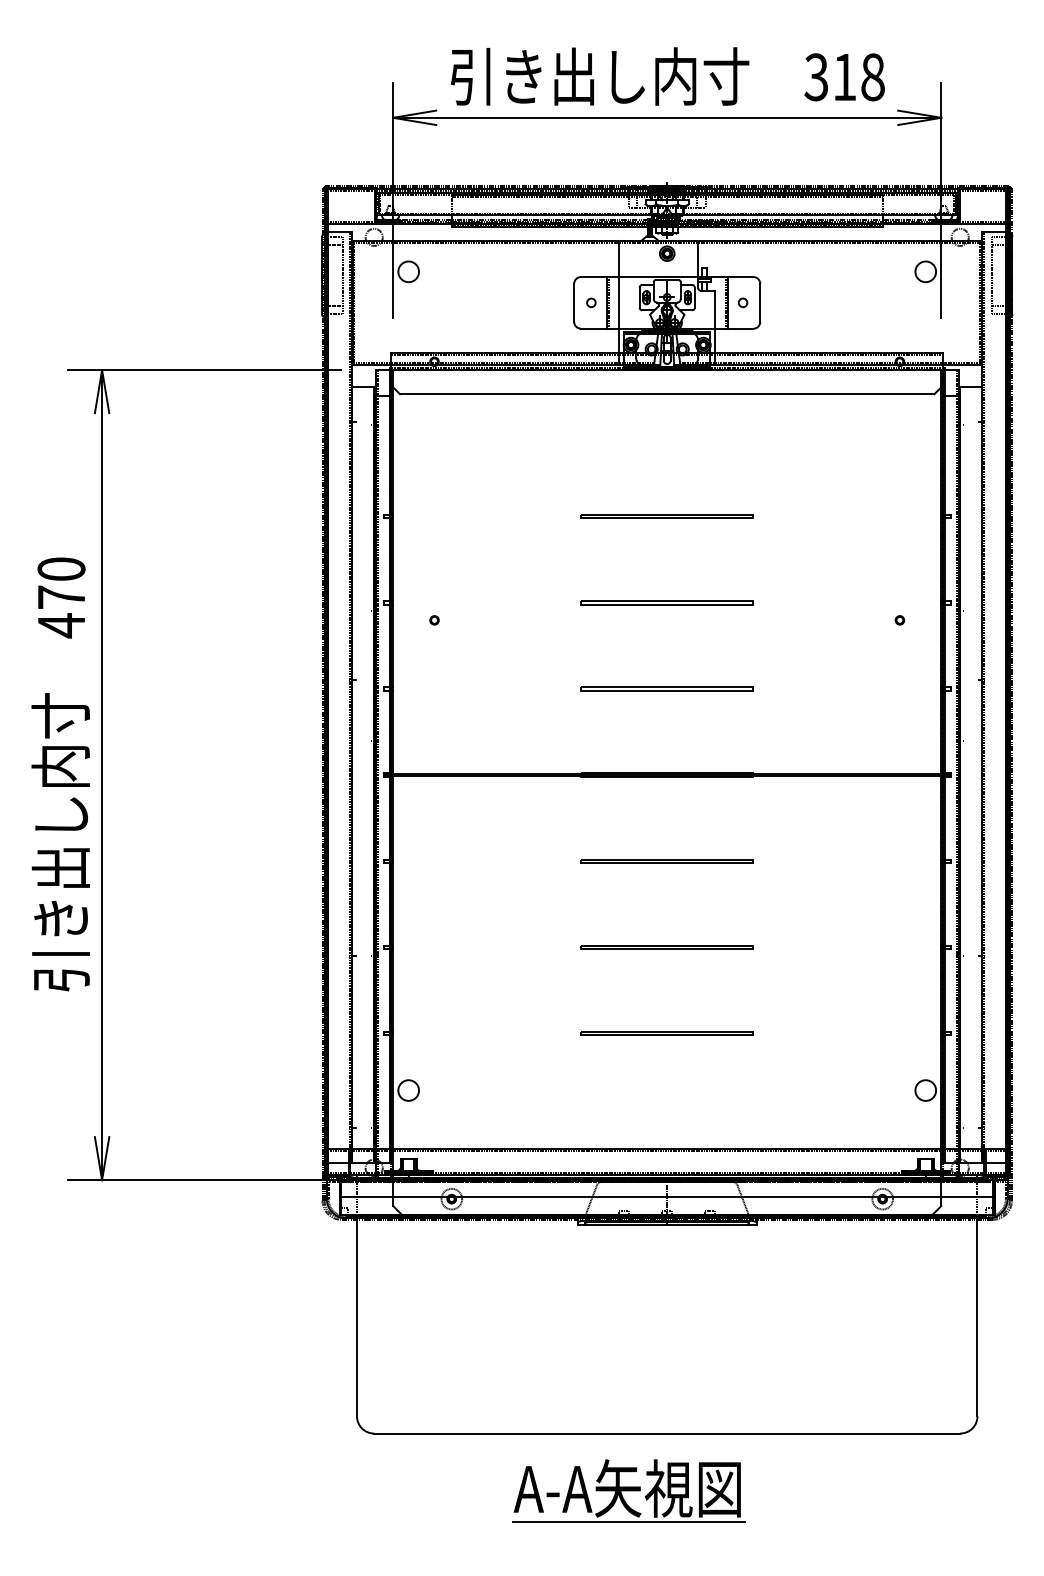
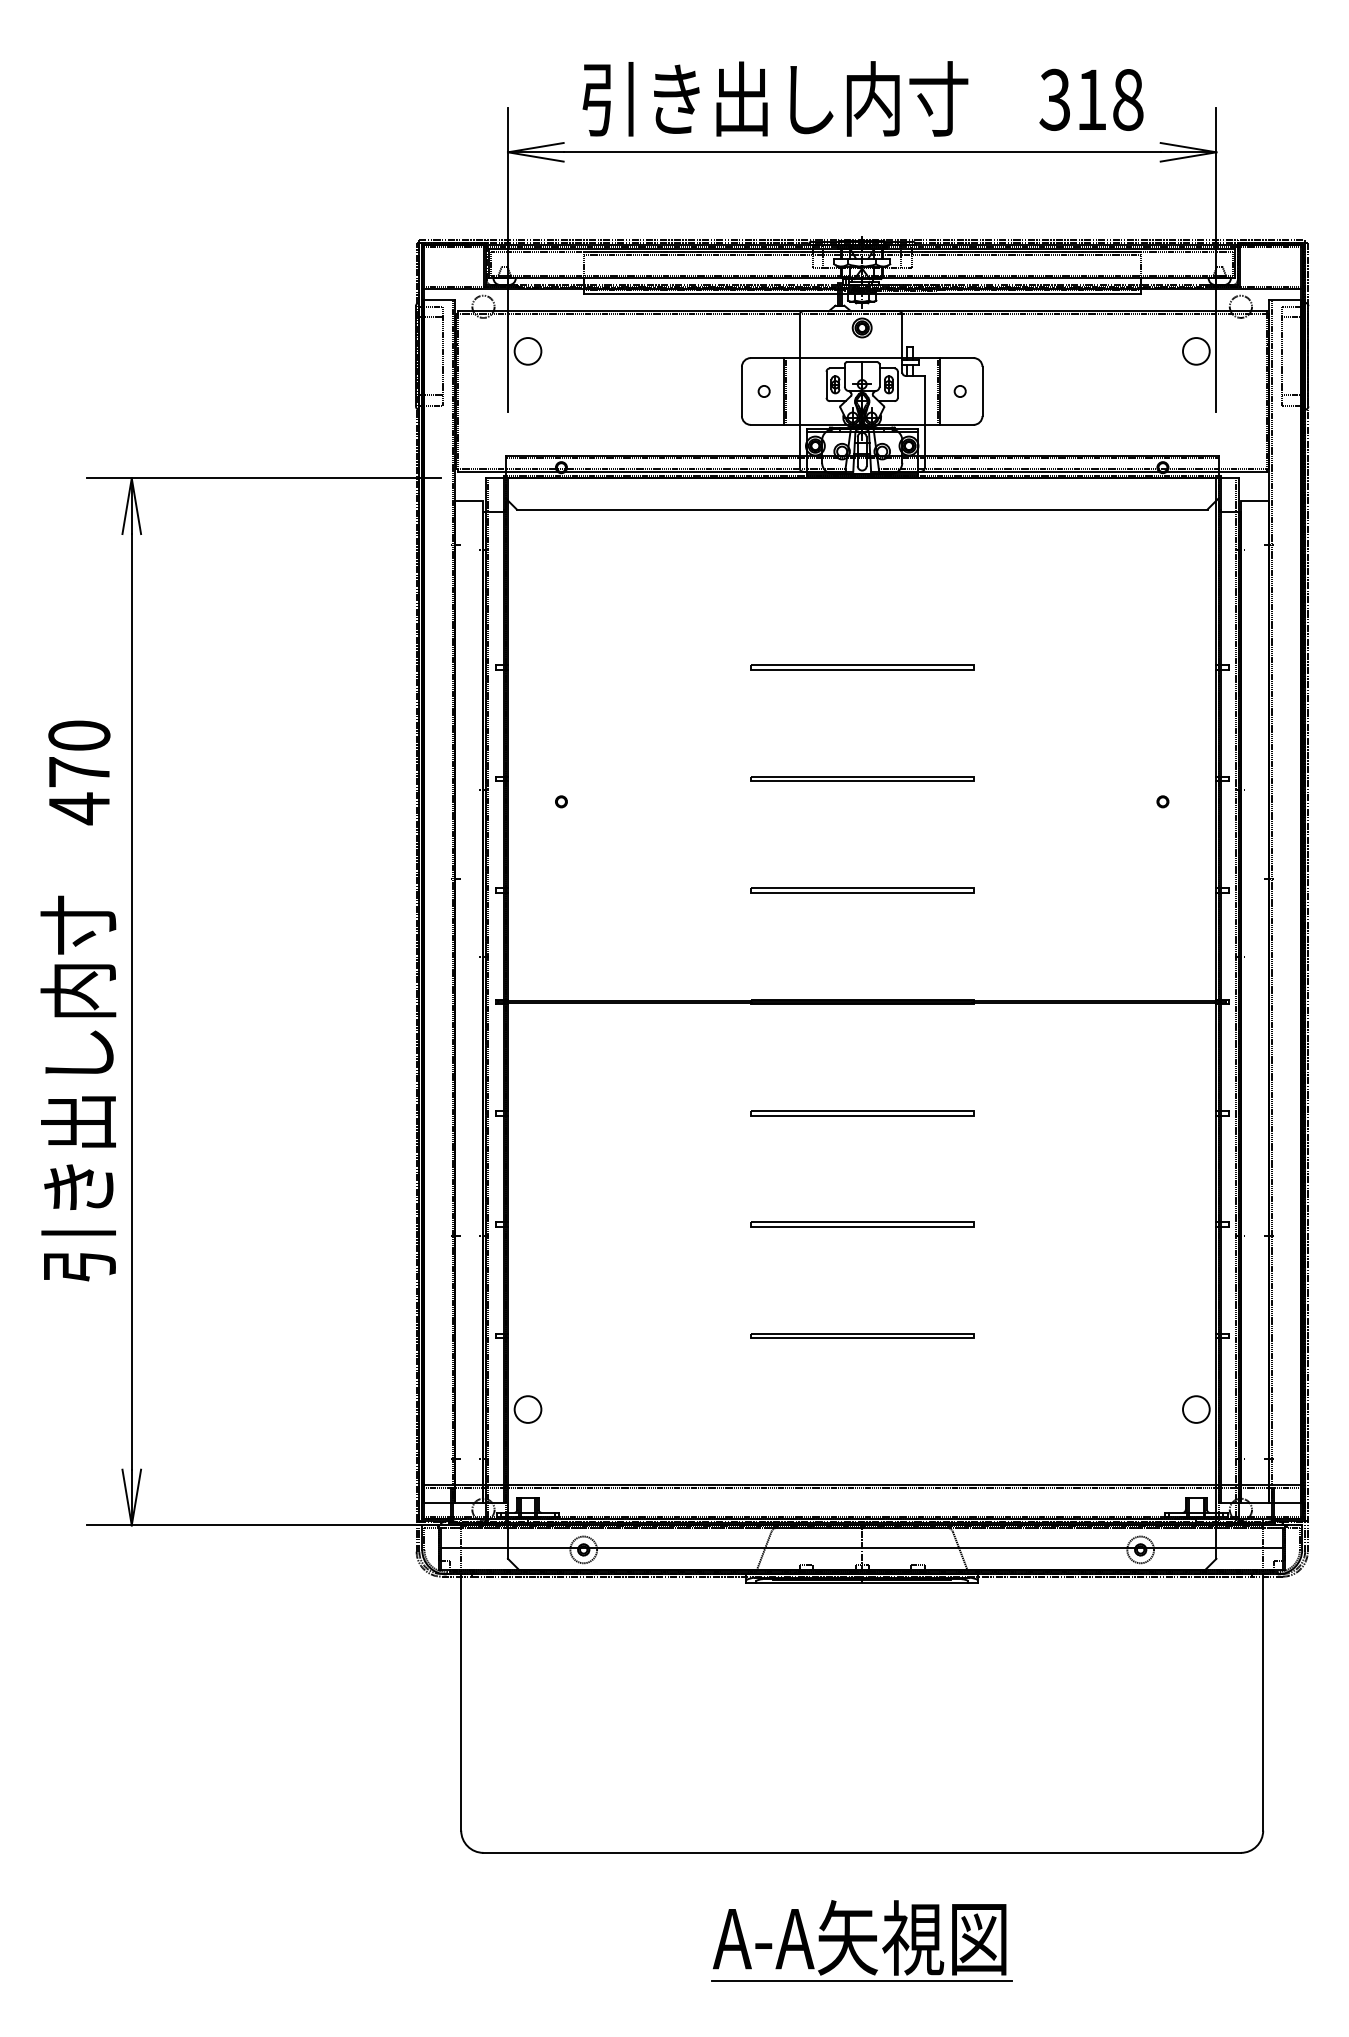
part: (628, 1490) -> (861, 1940), moved

